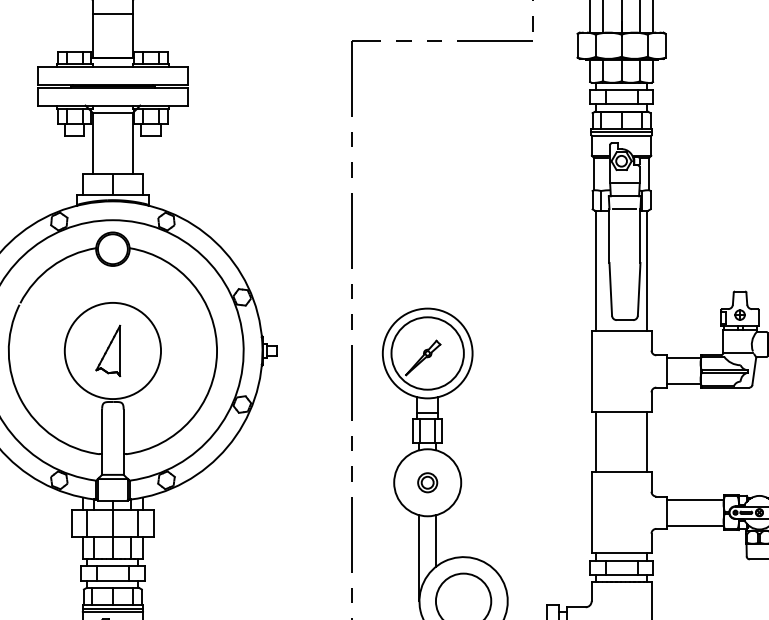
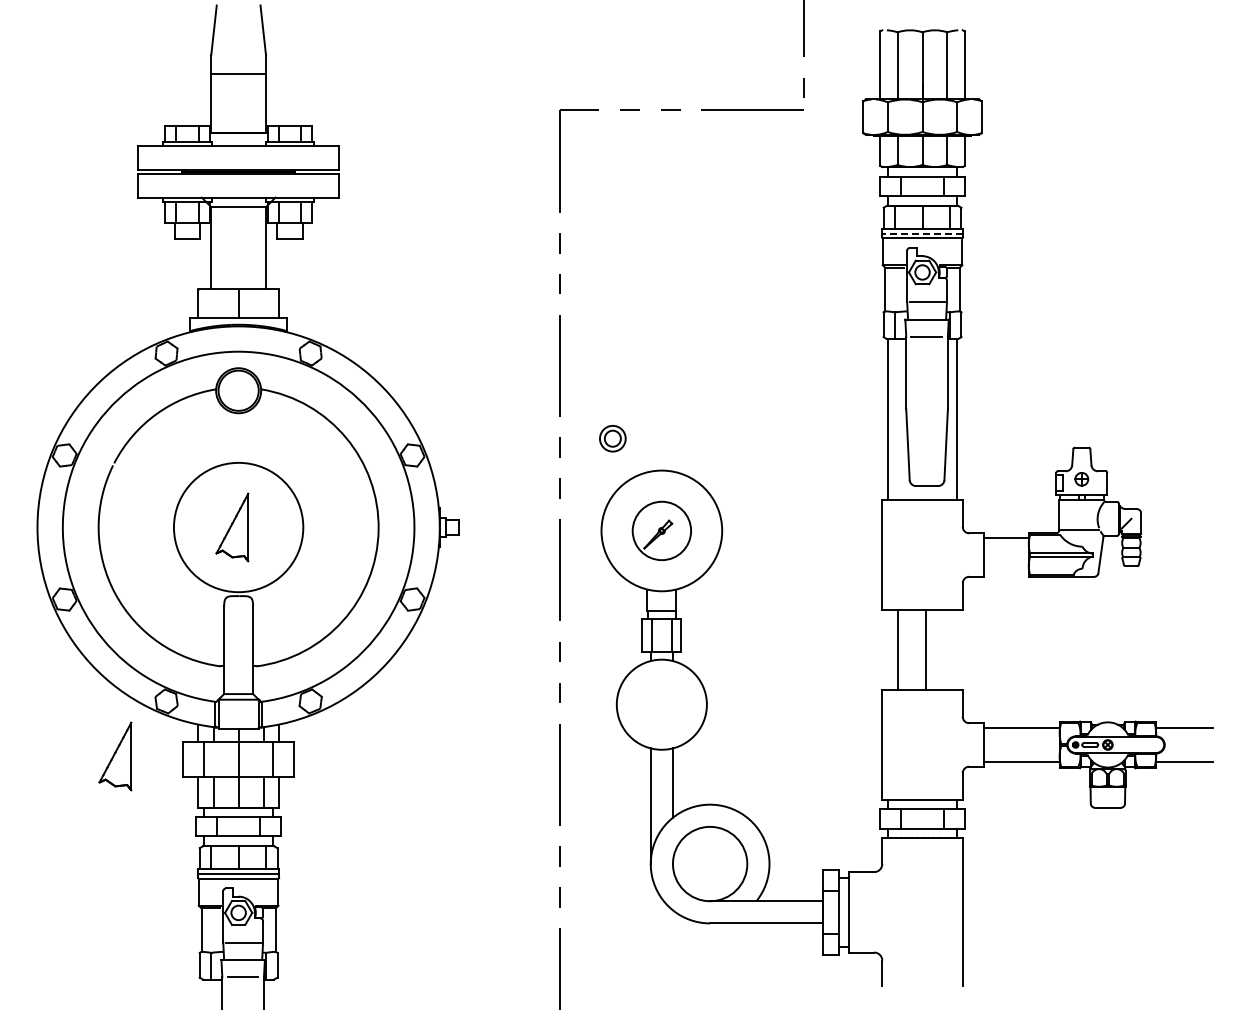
line: (621, 132) -> (922, 233), solid -> dashed
part: (427, 353) -> (661, 530), size x0.6
line: (683, 384) -> (1005, 572), removed
line: (596, 441) -> (926, 649), moved
line: (646, 441) -> (897, 649), moved
part: (427, 482) -> (612, 438), moved
part: (21, 521) -> (115, 756), added

